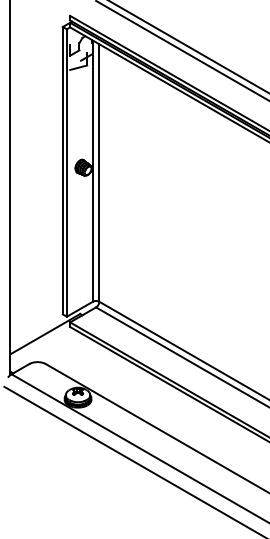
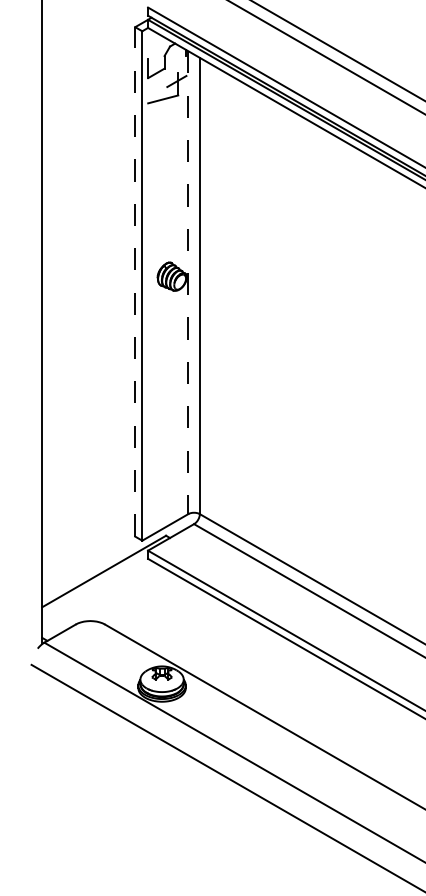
line: (62, 170) -> (134, 281), solid -> dashed
line: (92, 171) -> (187, 283), solid -> dashed

